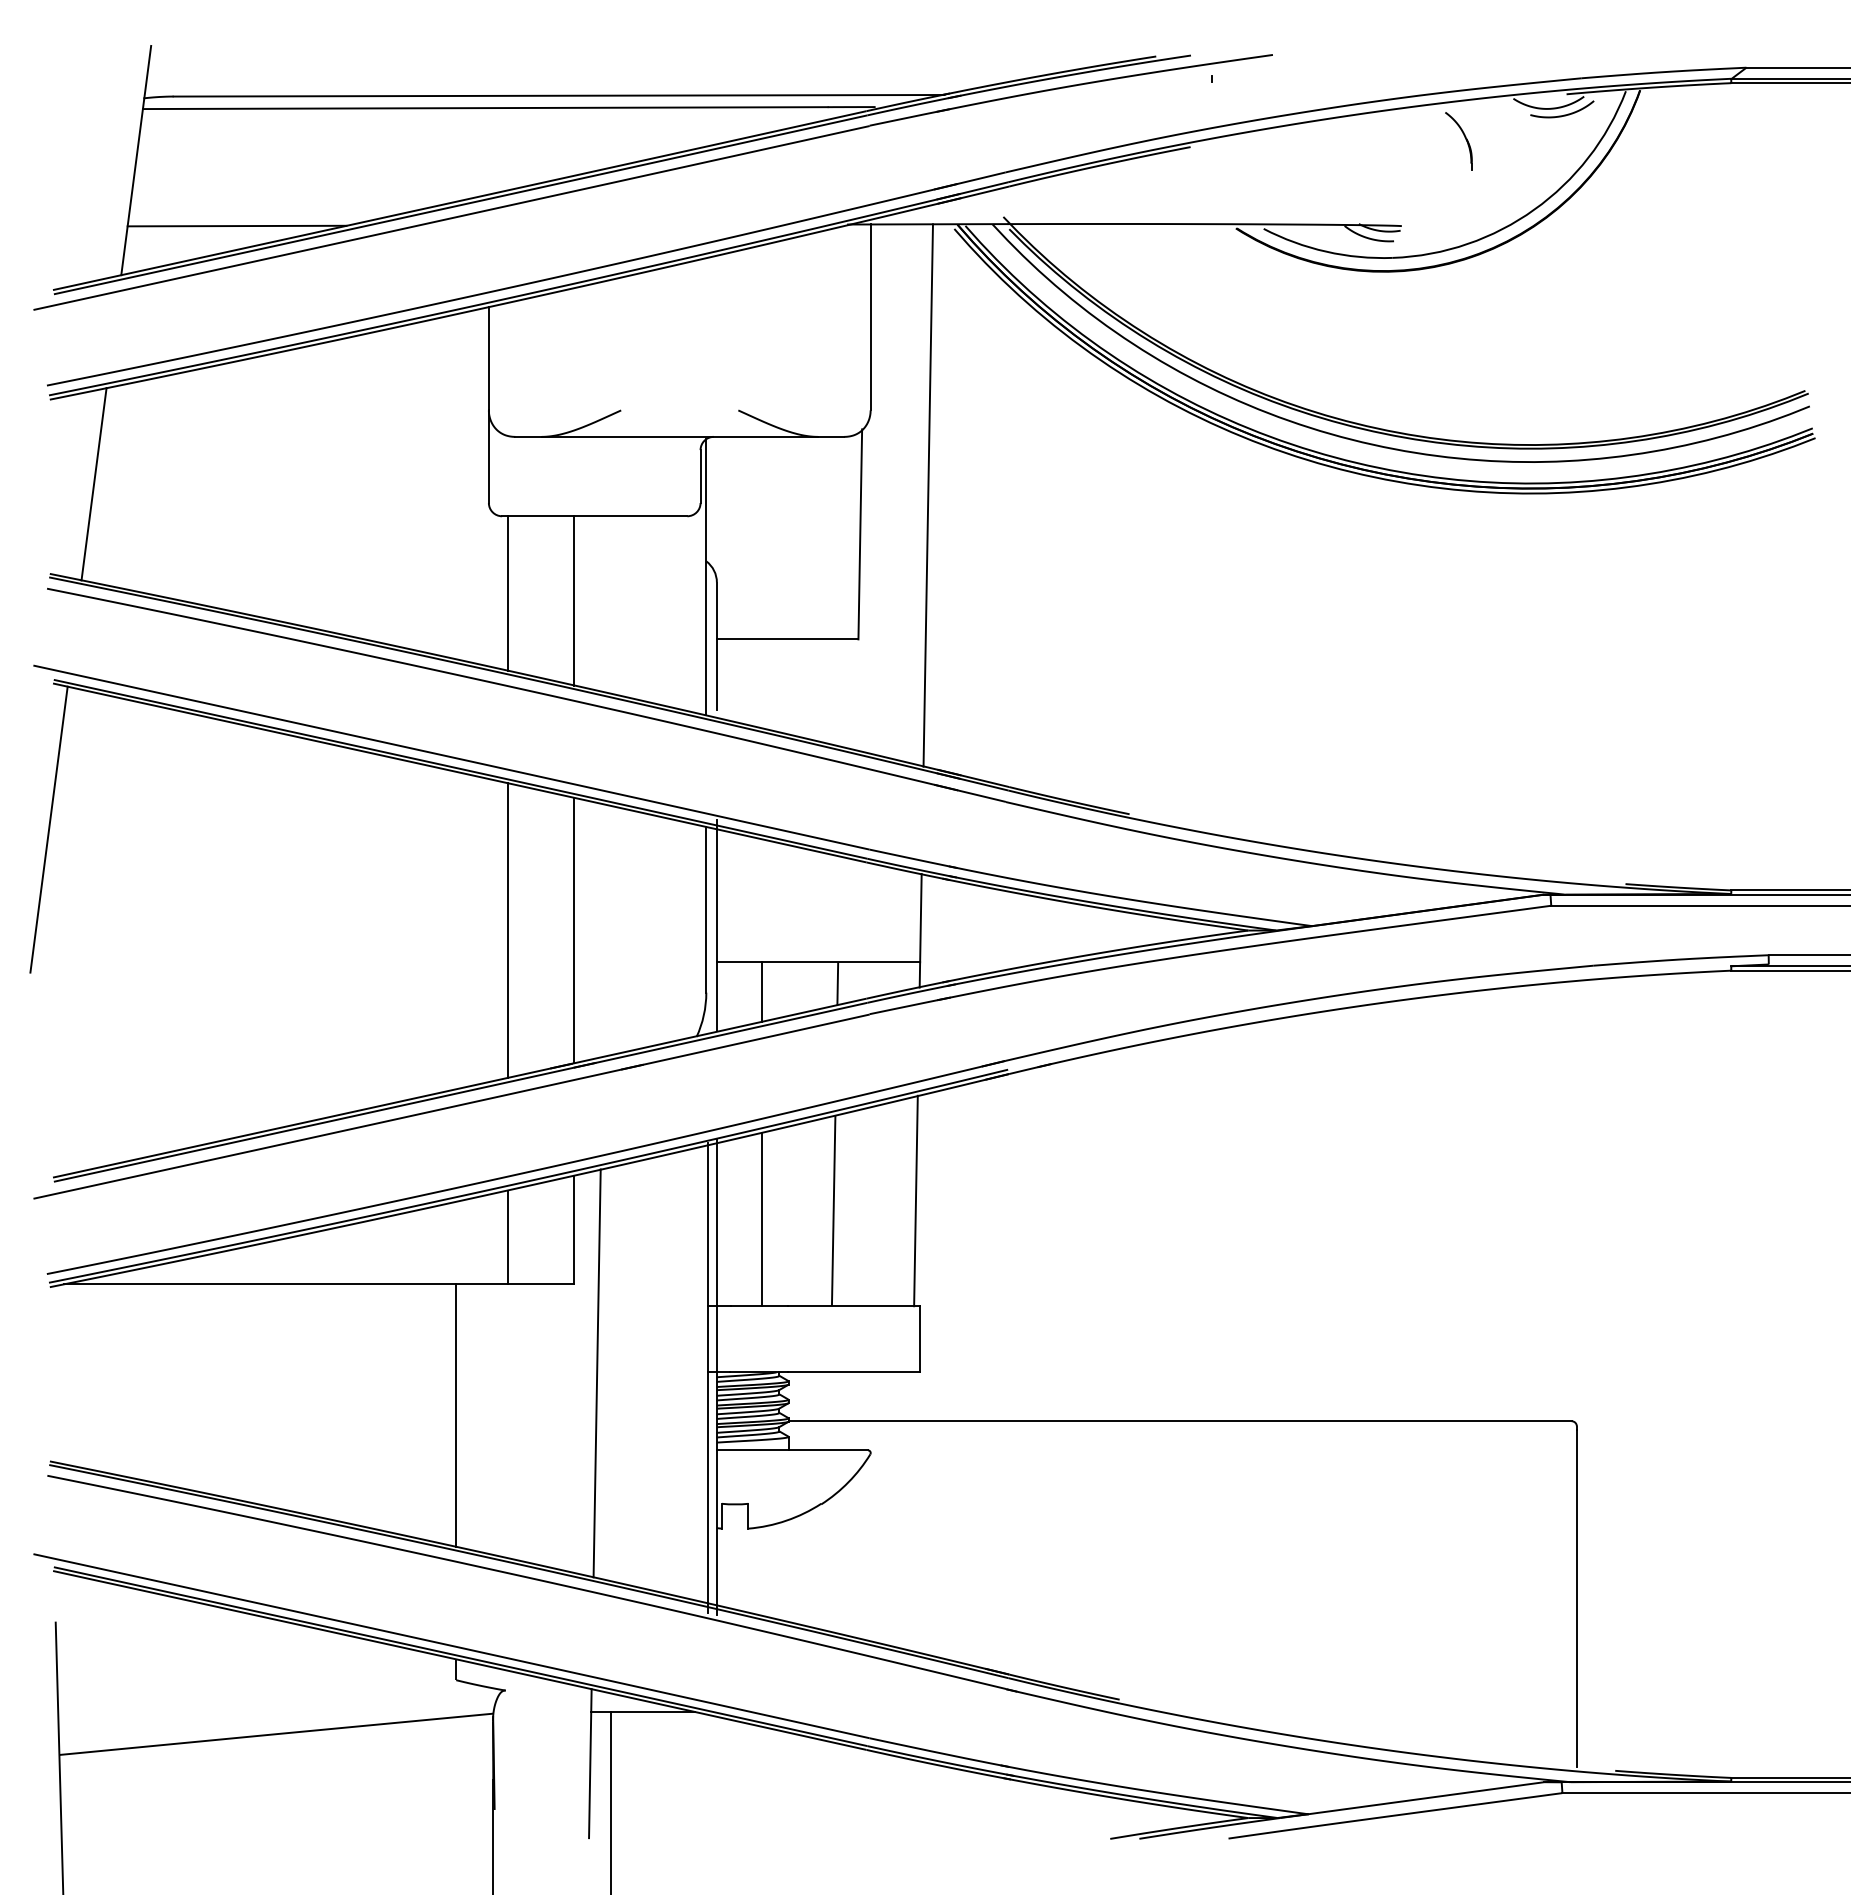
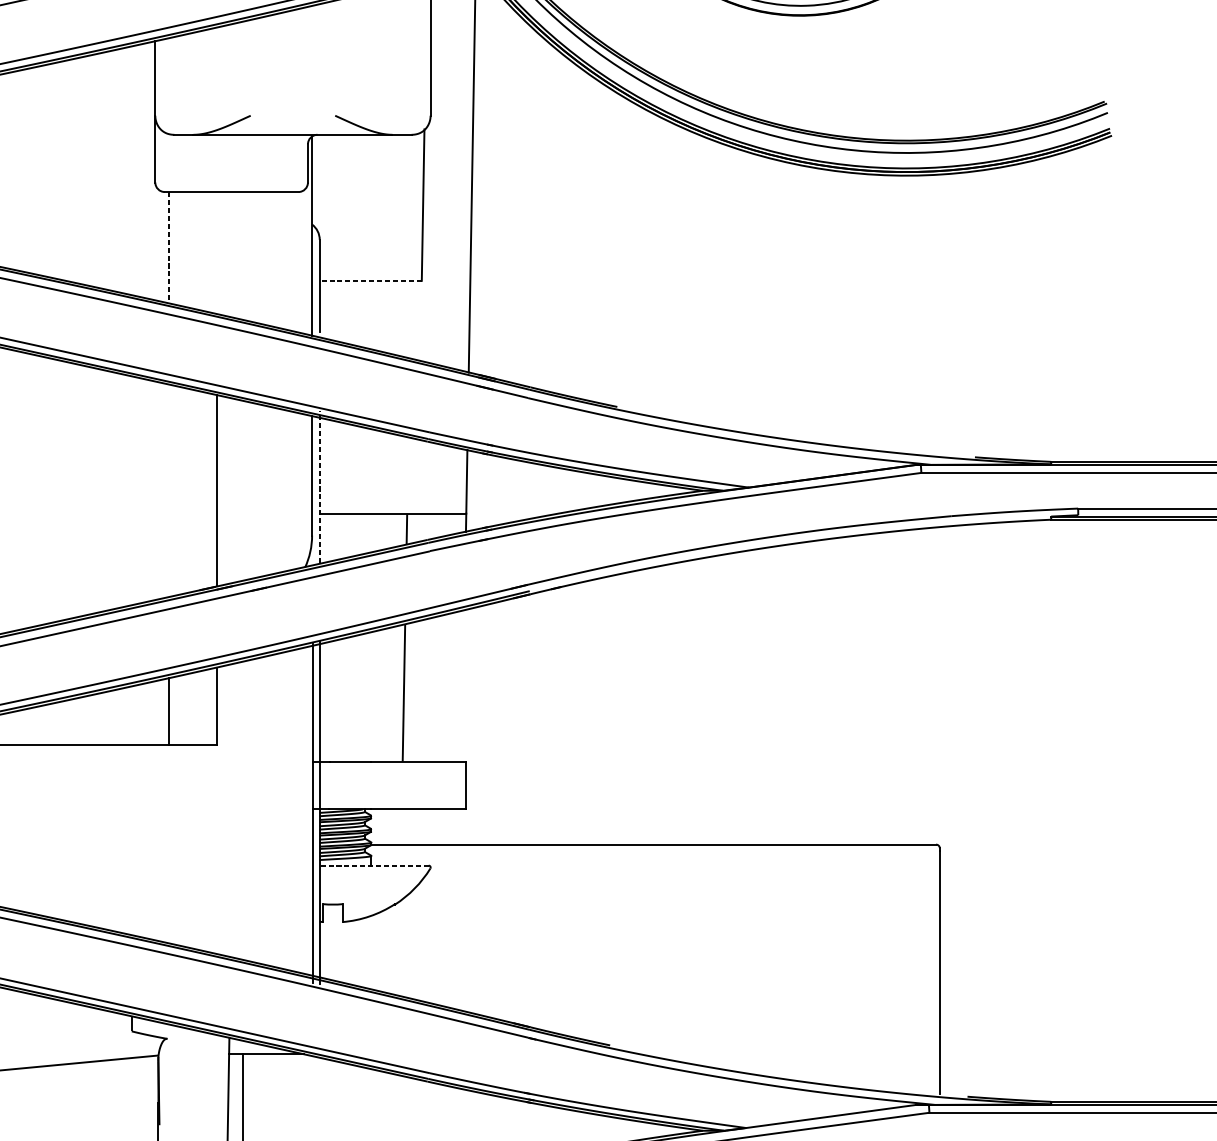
line: (507, 594) -> (168, 248), solid -> dashed
line: (574, 600) -> (217, 252), removed
line: (787, 639) -> (370, 280), solid -> dashed
line: (716, 924) -> (319, 486), solid -> dashed
line: (507, 930) -> (168, 490), removed
line: (762, 991) -> (352, 534), removed
line: (915, 1200) -> (462, 685), removed
line: (762, 1219) -> (352, 699), removed
line: (596, 1373) -> (232, 810), removed
line: (456, 1414) -> (131, 839), removed
line: (792, 1450) -> (374, 865), solid -> dashed

